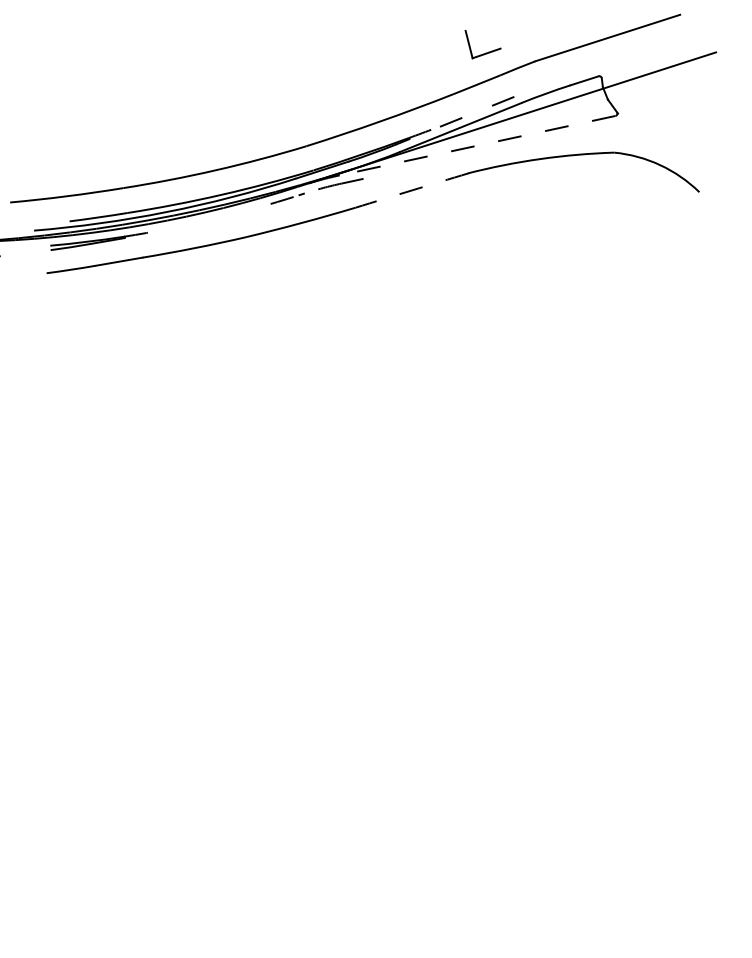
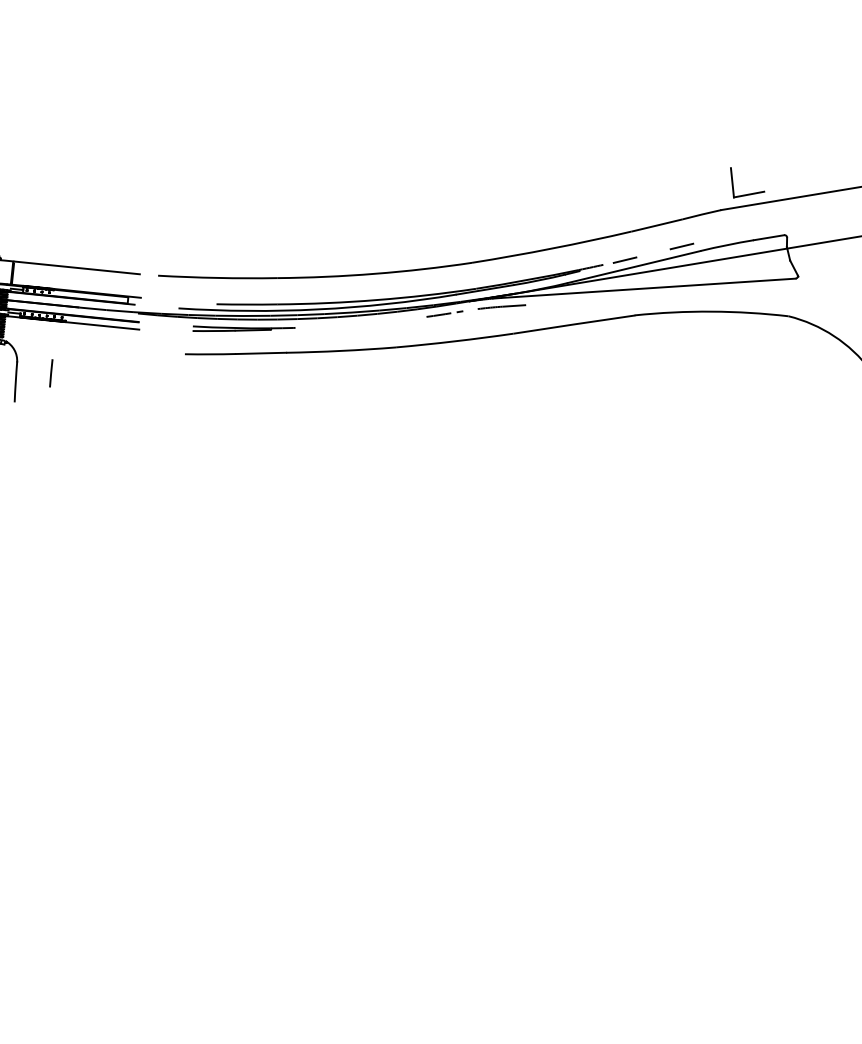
part: (485, 52) -> (748, 193), moved
line: (477, 145) -> (648, 288), dashed -> solid
arc: (412, 190) -> (574, 324), dashed -> solid

